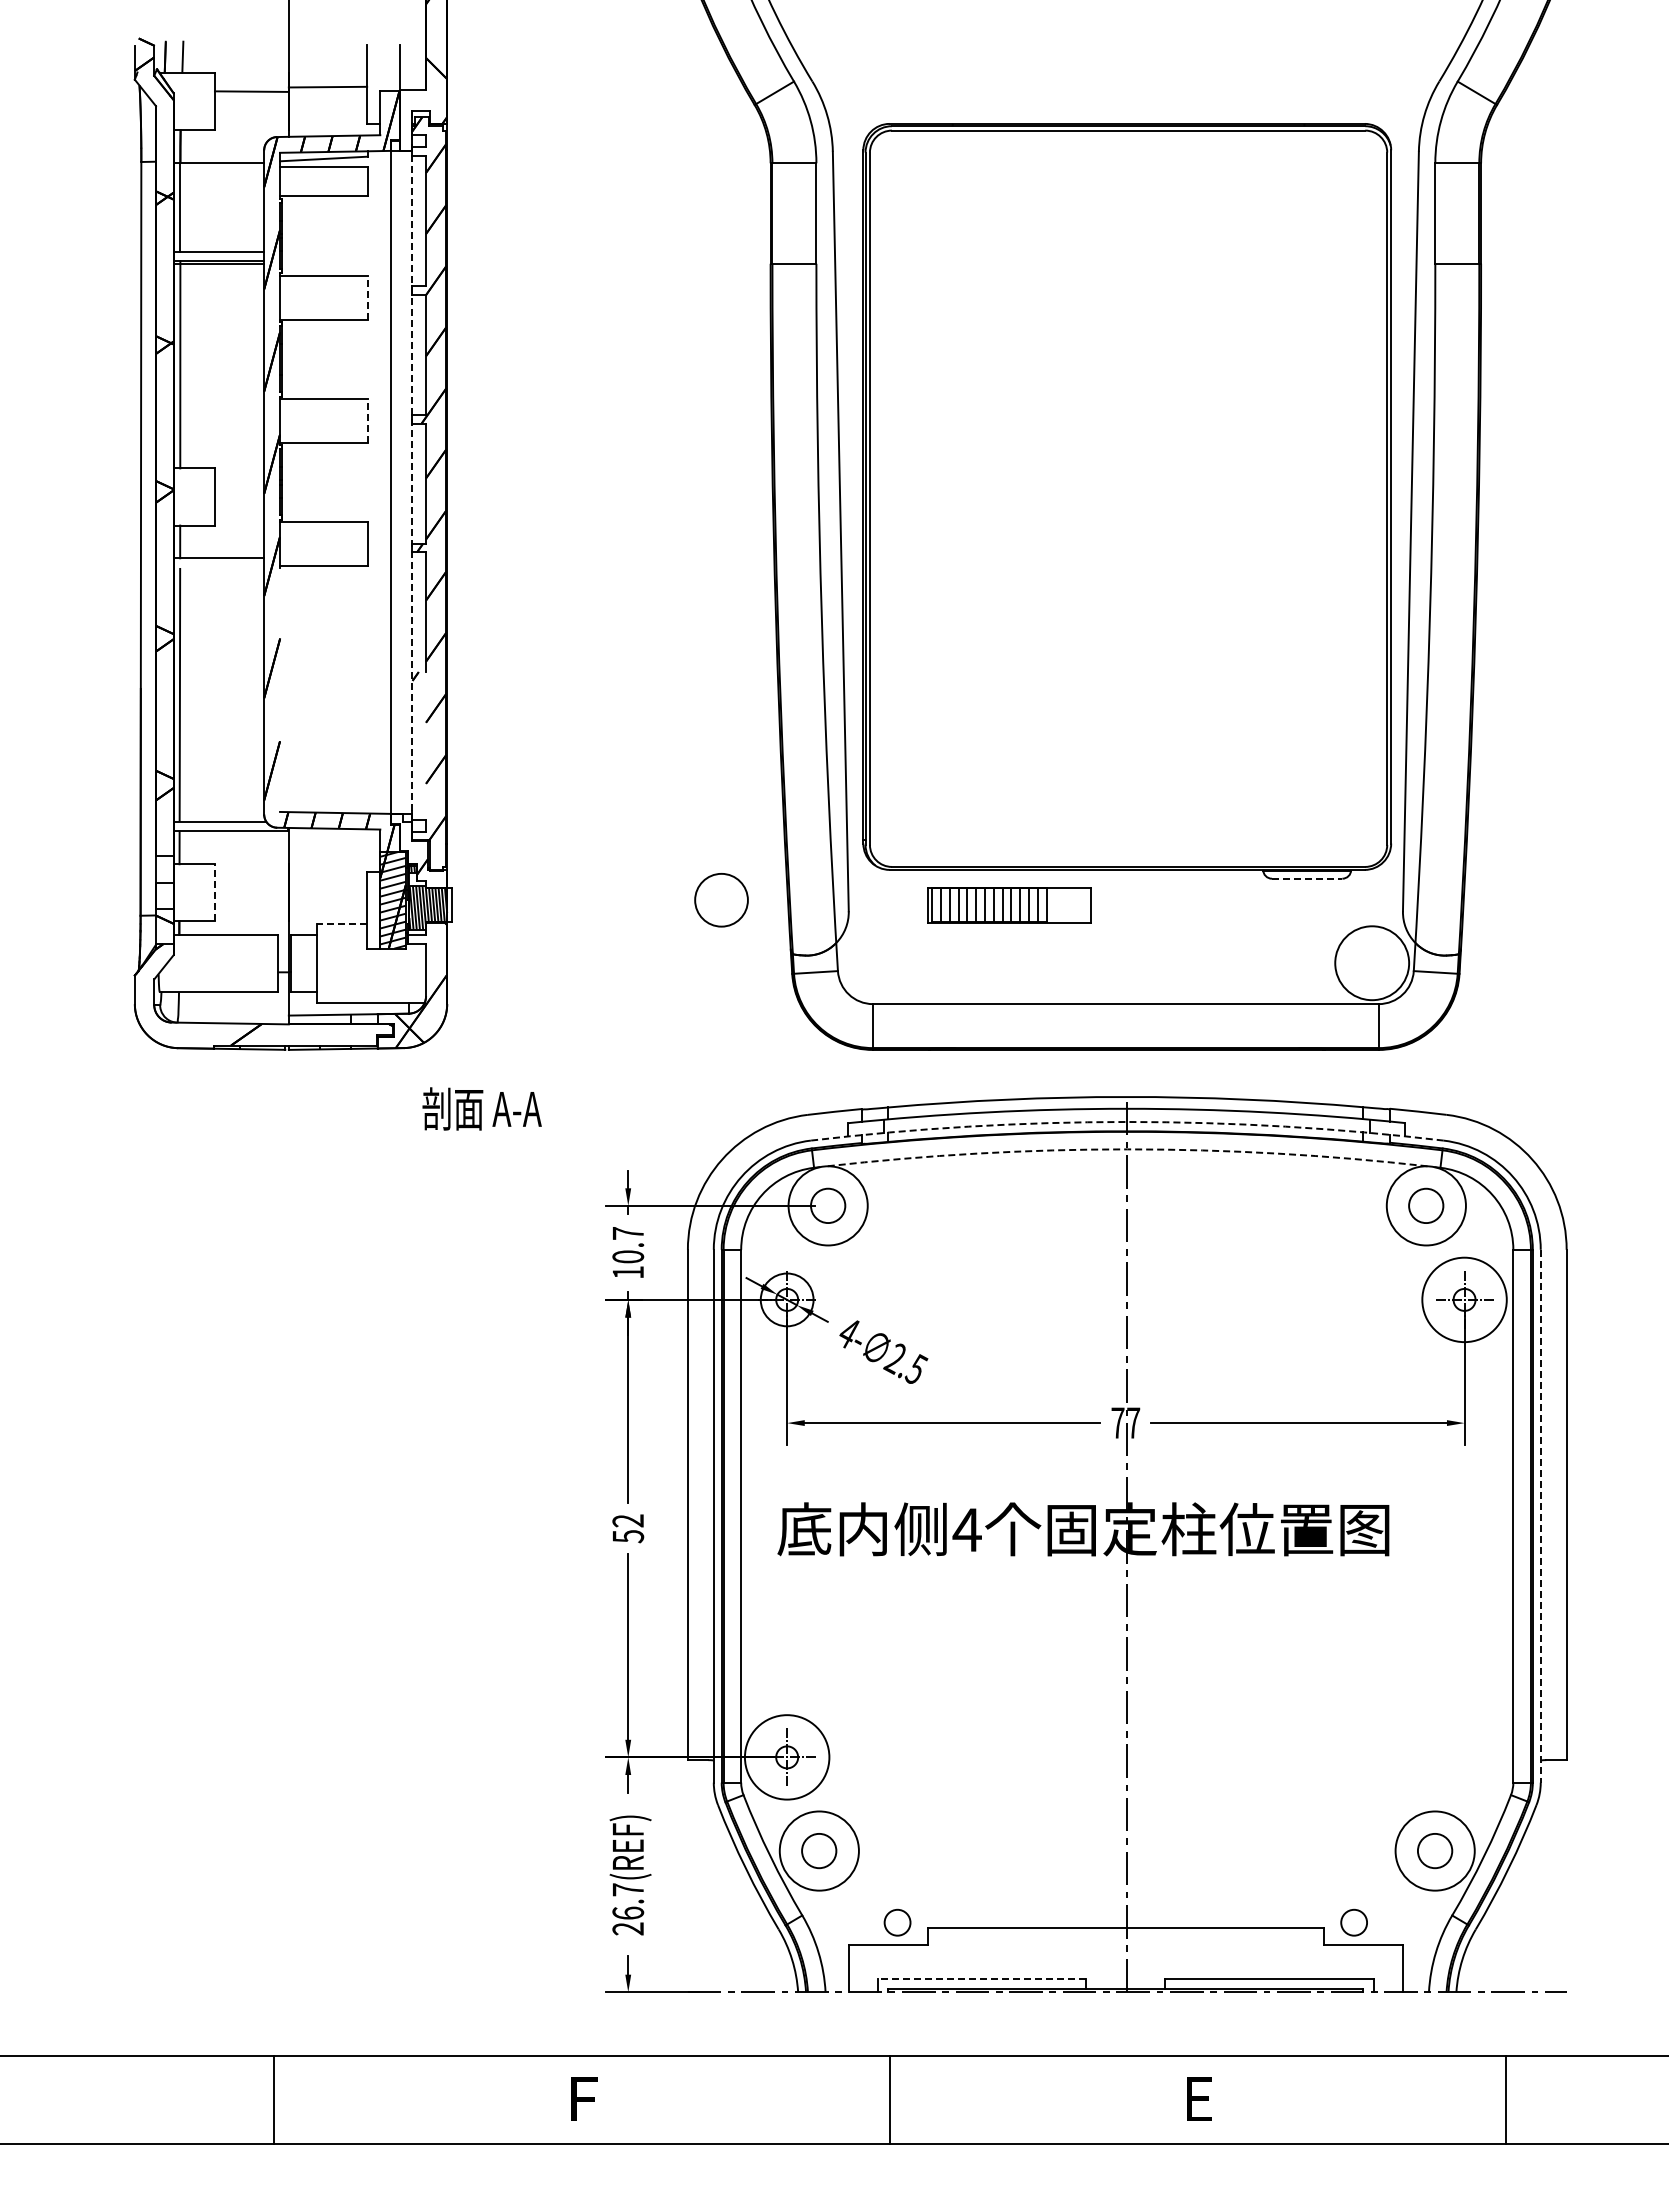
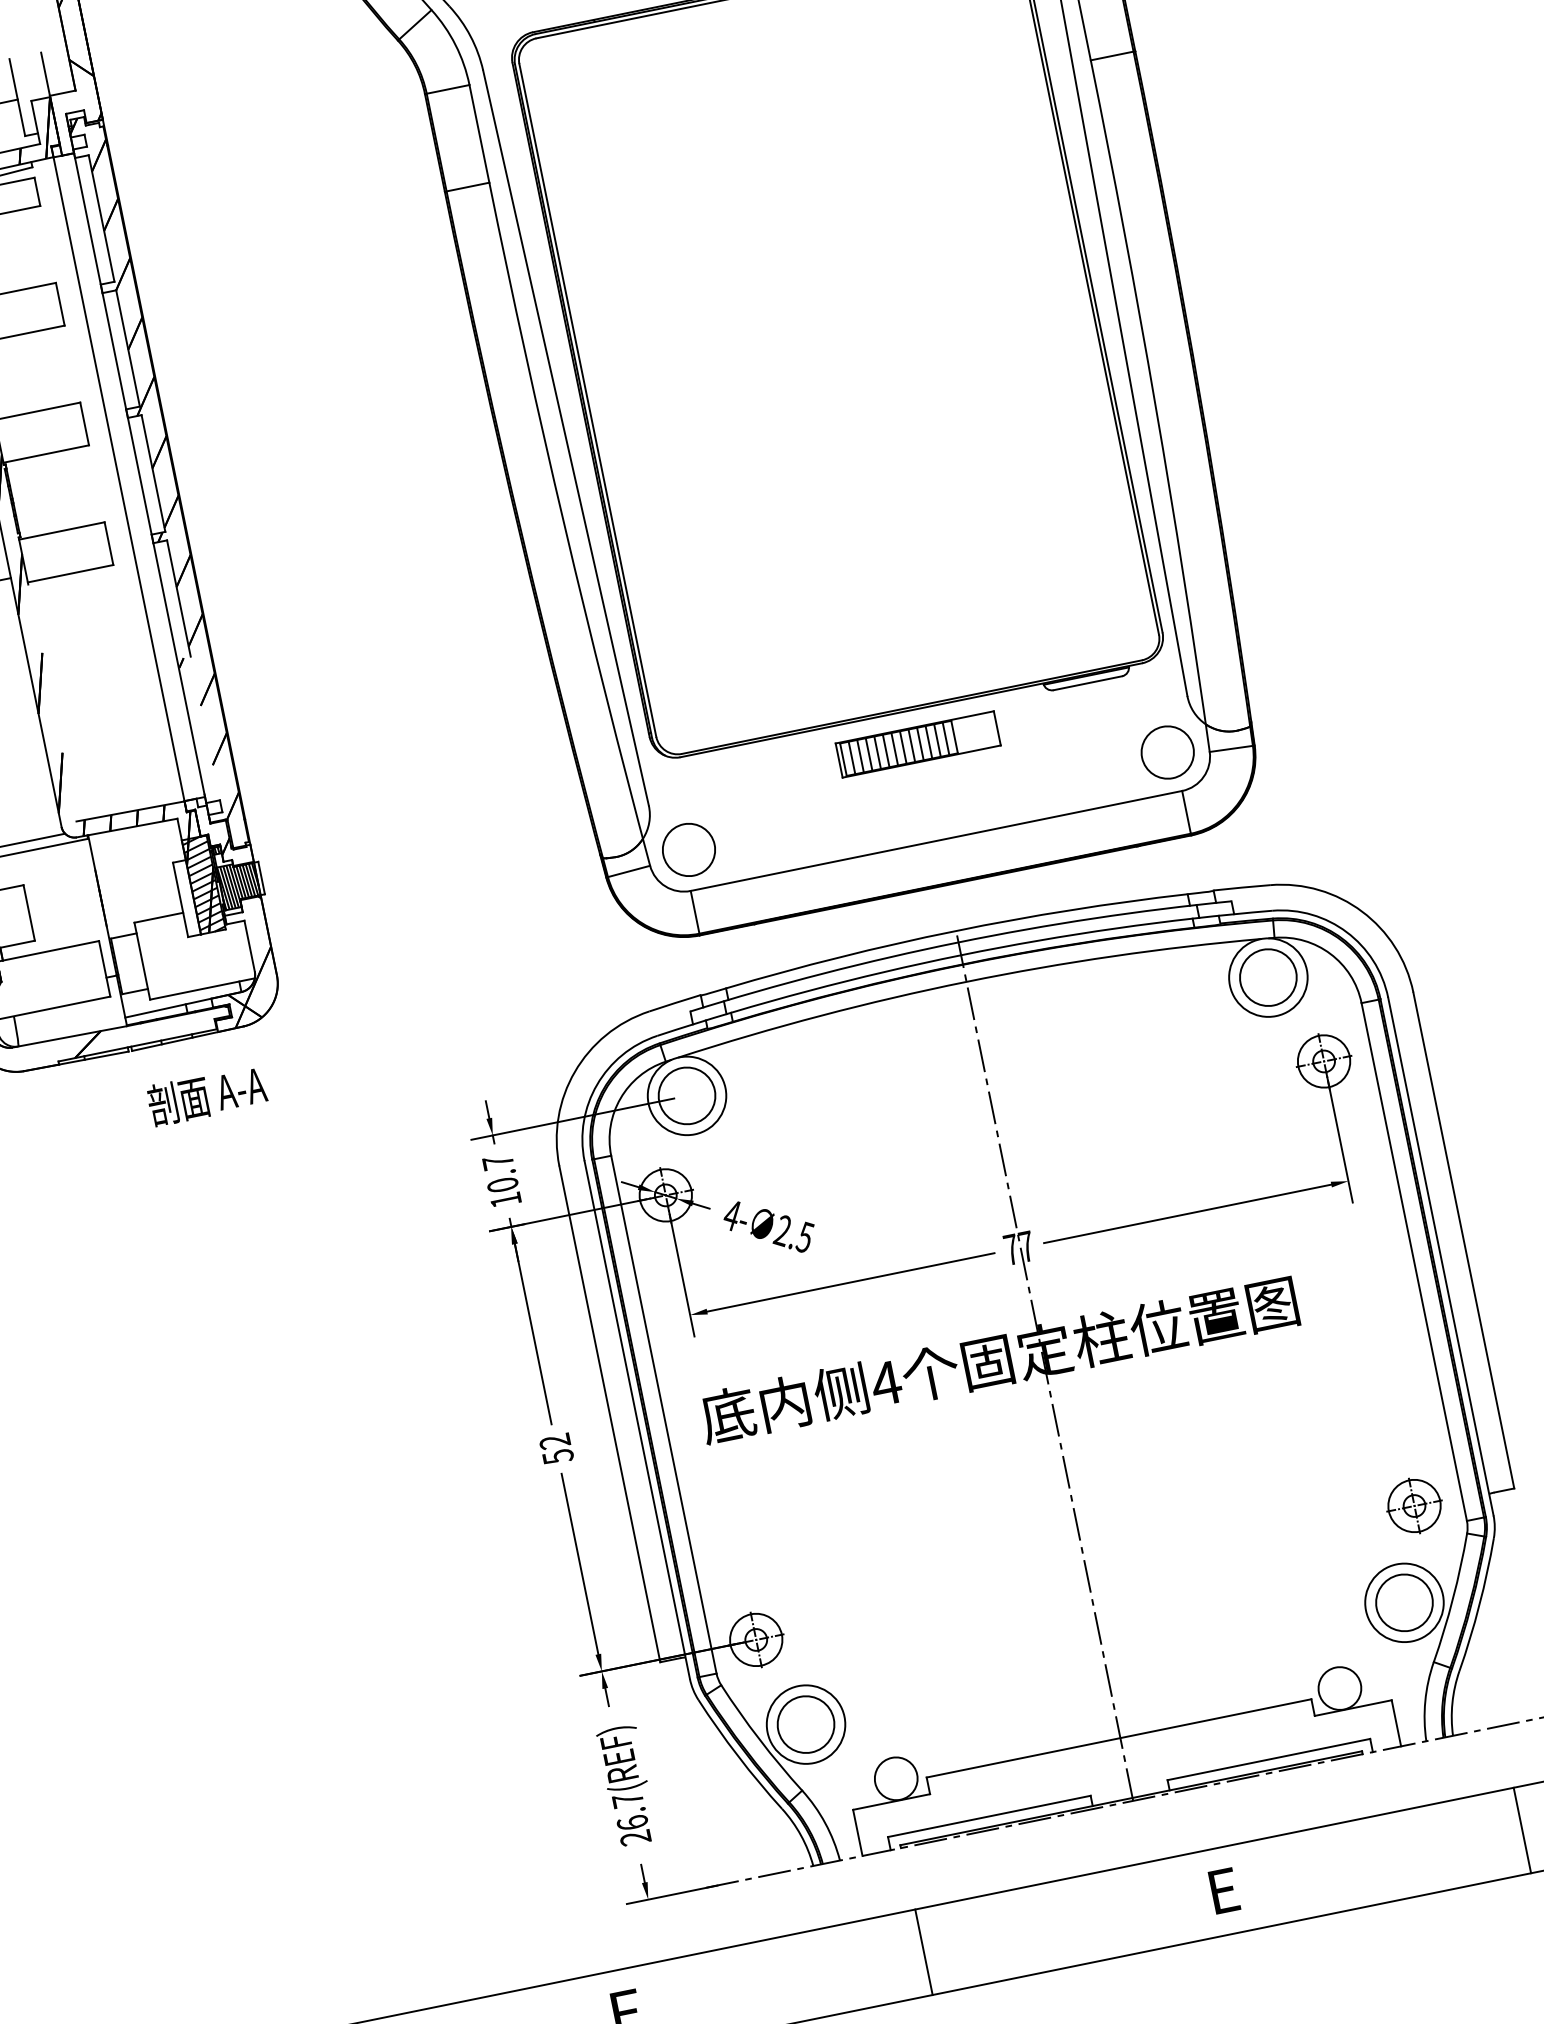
line: (368, 297) -> (60, 304), dashed -> solid
line: (368, 420) -> (85, 423), dashed -> solid
line: (411, 466) -> (135, 459), dashed -> solid
line: (1307, 878) -> (1088, 682), dashed -> solid
line: (214, 892) -> (28, 912), dashed -> solid
circle: (721, 900) -> (689, 850), moved
part: (1009, 905) -> (918, 744), moved
line: (341, 923) -> (158, 917), dashed -> solid
circle: (1371, 962) -> (1166, 751), size x0.71
text: (481, 1108) -> (206, 1095), moved
arc: (1127, 1121) -> (961, 954), dashed -> solid
arc: (1127, 1149) -> (966, 981), dashed -> solid
circle: (827, 1205) -> (686, 1095), size x1.67
circle: (1425, 1205) -> (1267, 977), size x1.67
circle: (1464, 1299) -> (1323, 1061), size x0.62
line: (1540, 1516) -> (1440, 1256), dashed -> solid
circle: (786, 1756) -> (755, 1639), size x0.62
part: (1464, 1756) -> (1414, 1505), added
circle: (818, 1850) -> (805, 1724), size x1.67
circle: (1434, 1850) -> (1403, 1602), size x1.67
circle: (897, 1922) -> (896, 1778), size x1.67
circle: (1353, 1922) -> (1339, 1688), size x1.67
line: (981, 1978) -> (988, 1816), dashed -> solid

